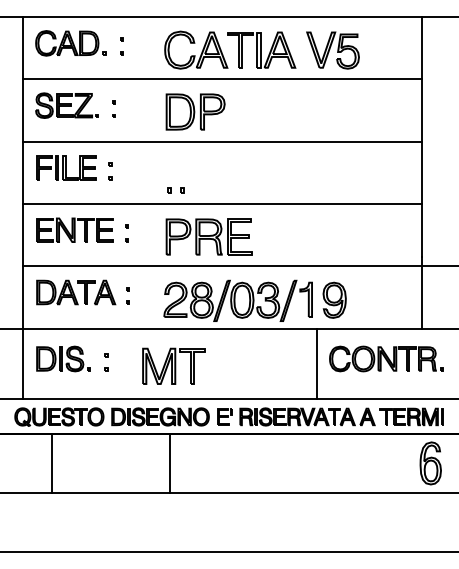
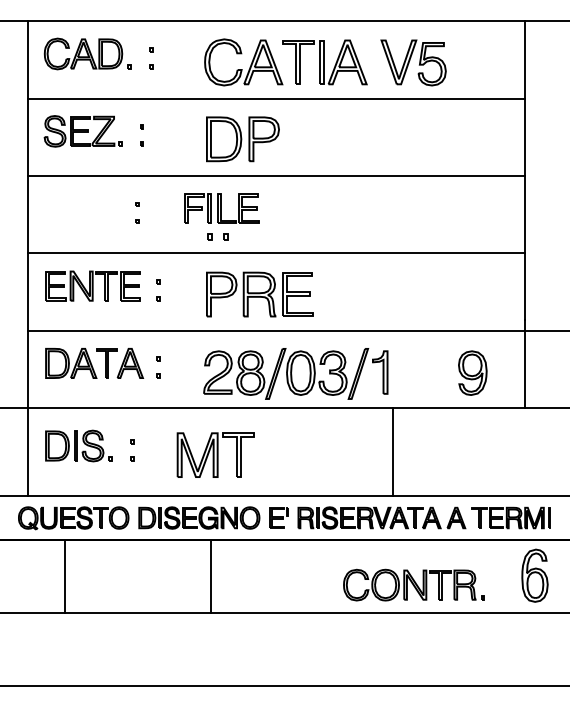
part: (66, 167) -> (221, 208), moved
part: (334, 299) -> (472, 372), moved
part: (386, 358) -> (414, 584), moved

